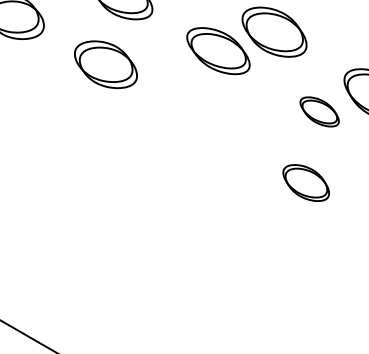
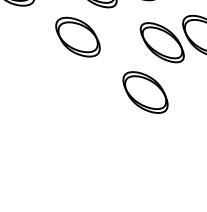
part: (319, 111) -> (162, 42), size x1.67
part: (203, 119) -> (77, 36), added
part: (305, 182) -> (144, 92), size x1.43

